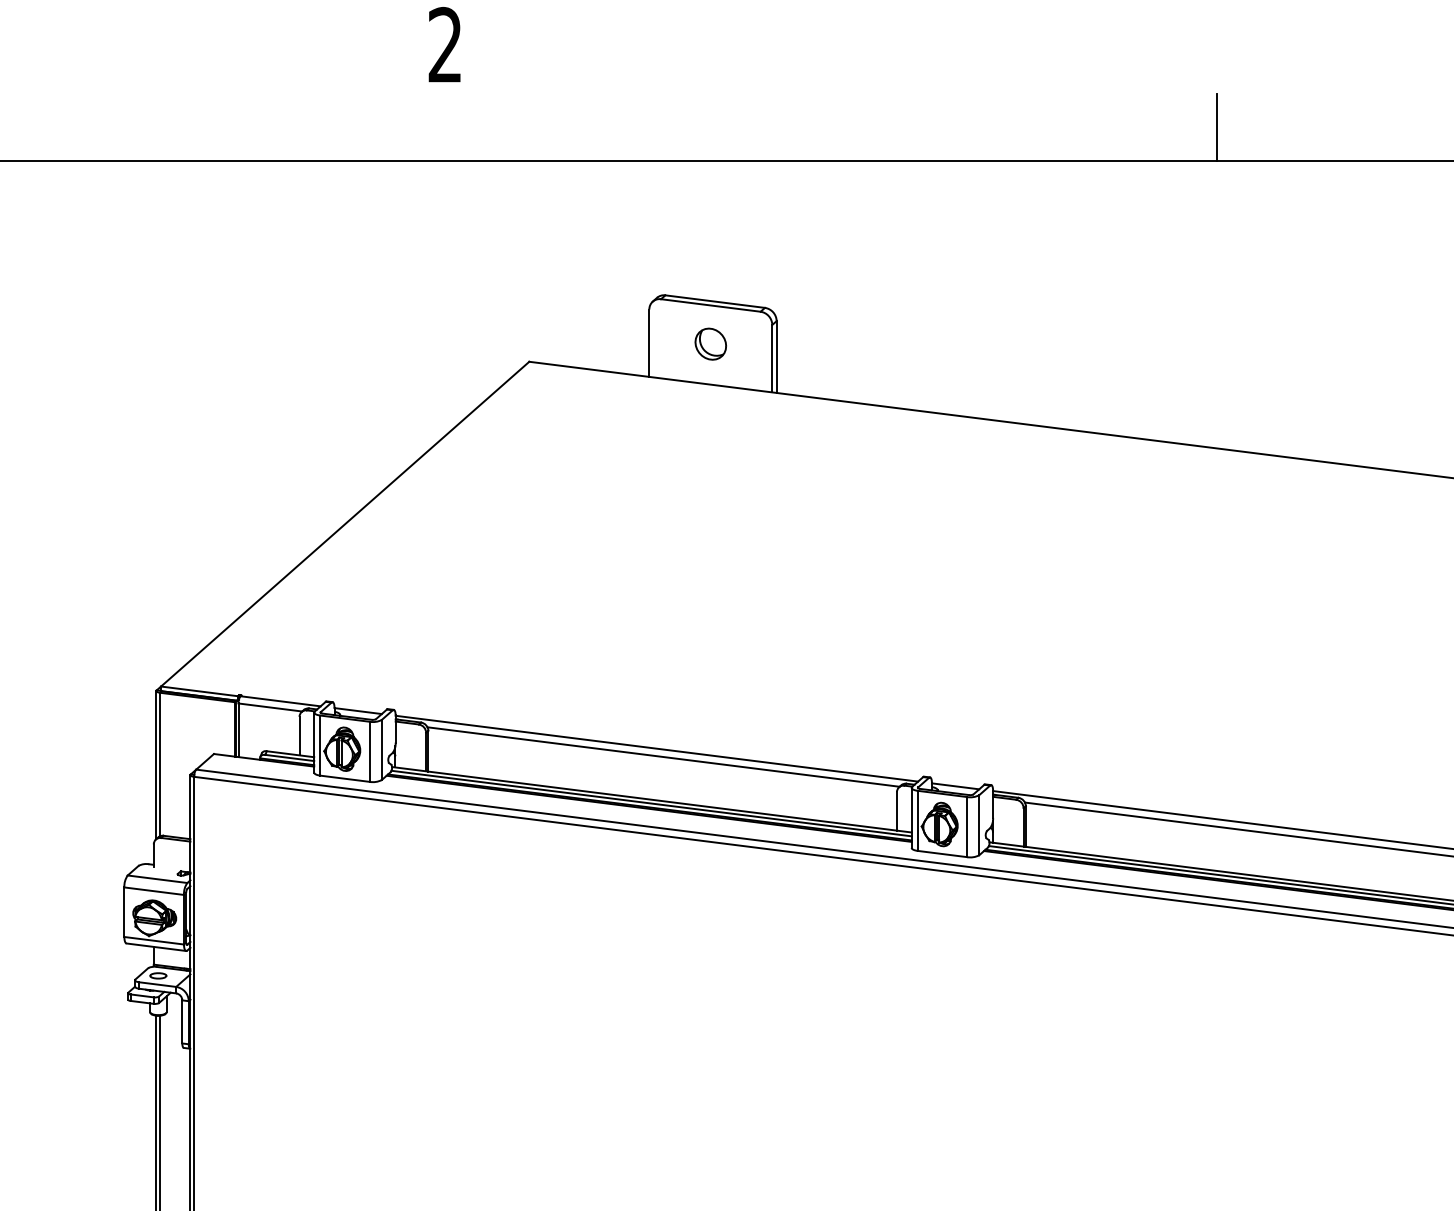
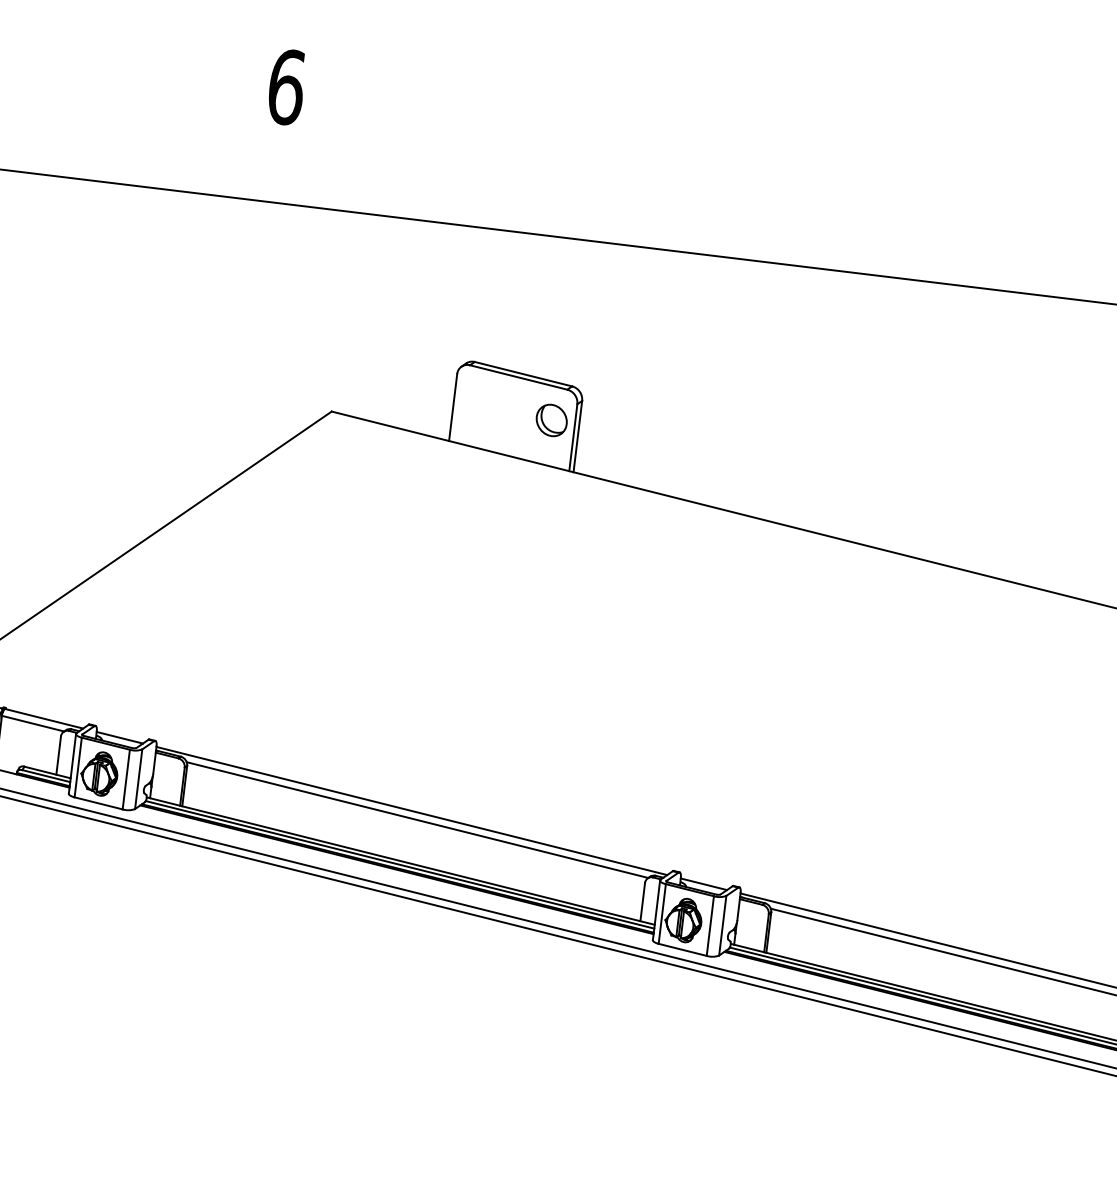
text: (445, 44) -> (286, 86), 2 -> 6
line: (1217, 127) -> (1043, 261), removed
part: (710, 343) -> (551, 419), moved

